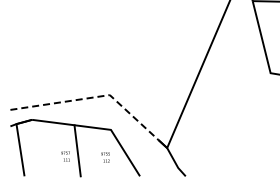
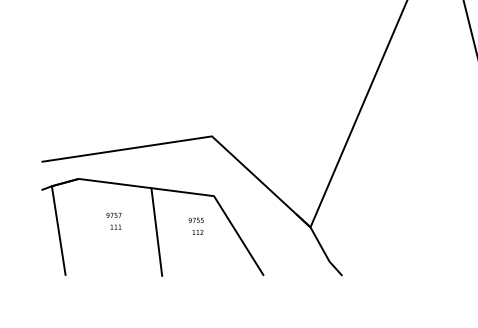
line: (94, 97) -> (185, 140), dashed -> solid
text: (65, 156) -> (113, 221), moved
text: (105, 157) -> (196, 226), moved

